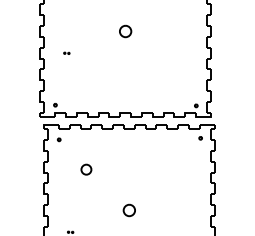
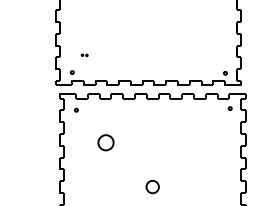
part: (66, 52) -> (84, 54), moved
part: (86, 169) -> (106, 142), size x1.4

